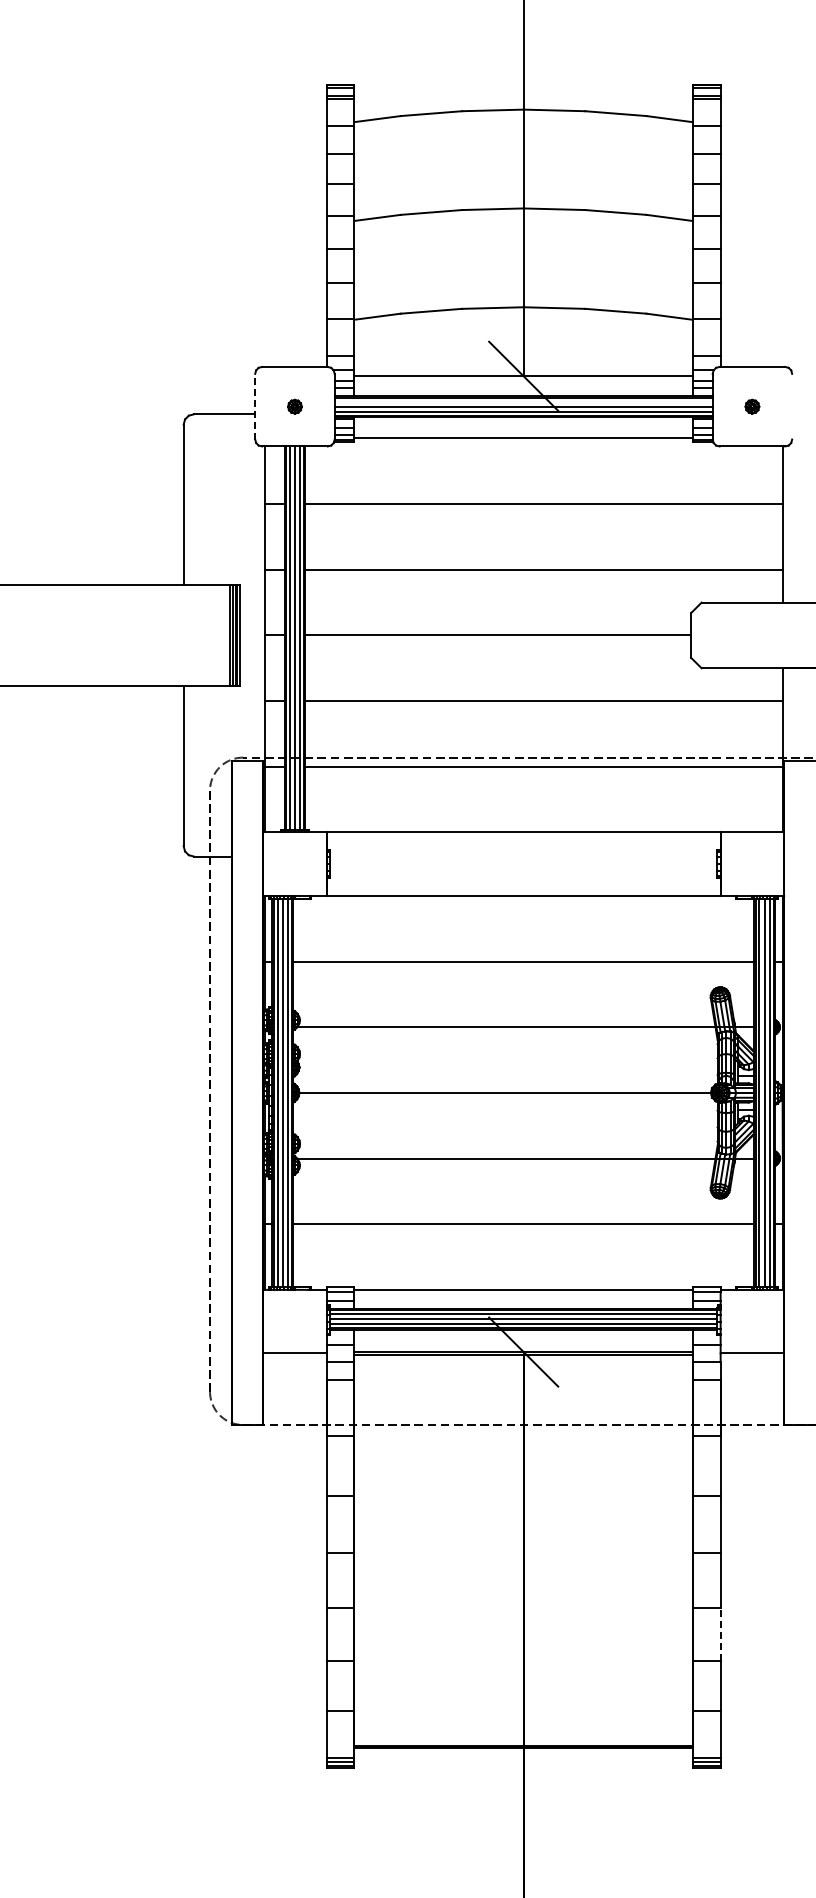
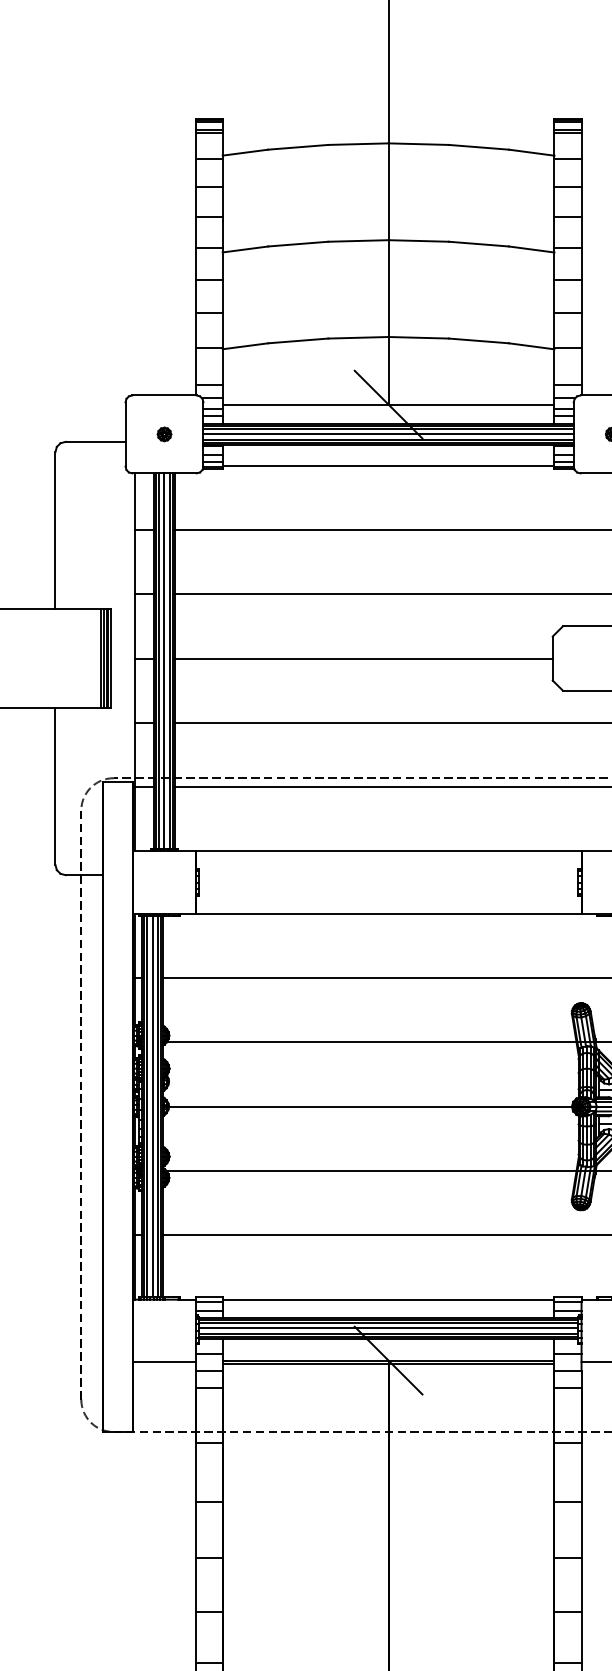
line: (523, 401) -> (388, 429), added
line: (255, 406) -> (125, 434), dashed -> solid
line: (720, 1634) -> (581, 1637), dashed -> solid

